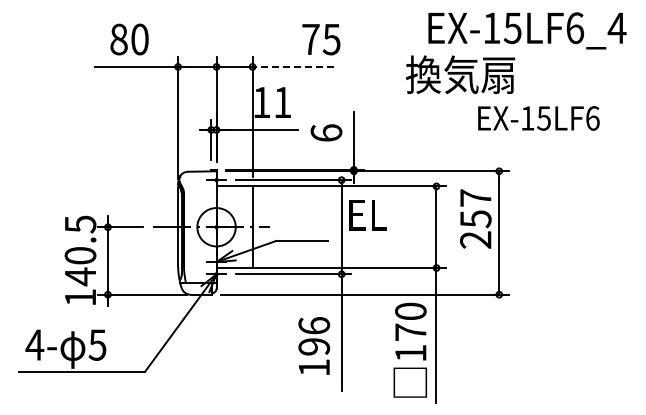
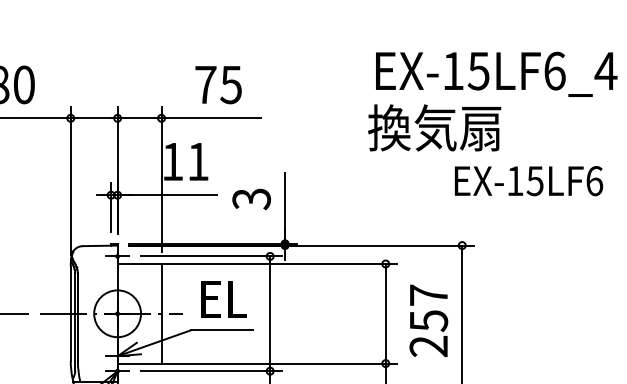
text: (321, 39) -> (218, 84), moved
line: (293, 66) -> (211, 117), dashed -> solid
text: (460, 74) -> (434, 127), moved
text: (538, 118) -> (528, 181), moved
text: (326, 133) -> (251, 199), 6 -> 3
text: (367, 215) -> (223, 299), moved
text: (475, 218) -> (428, 320), moved

